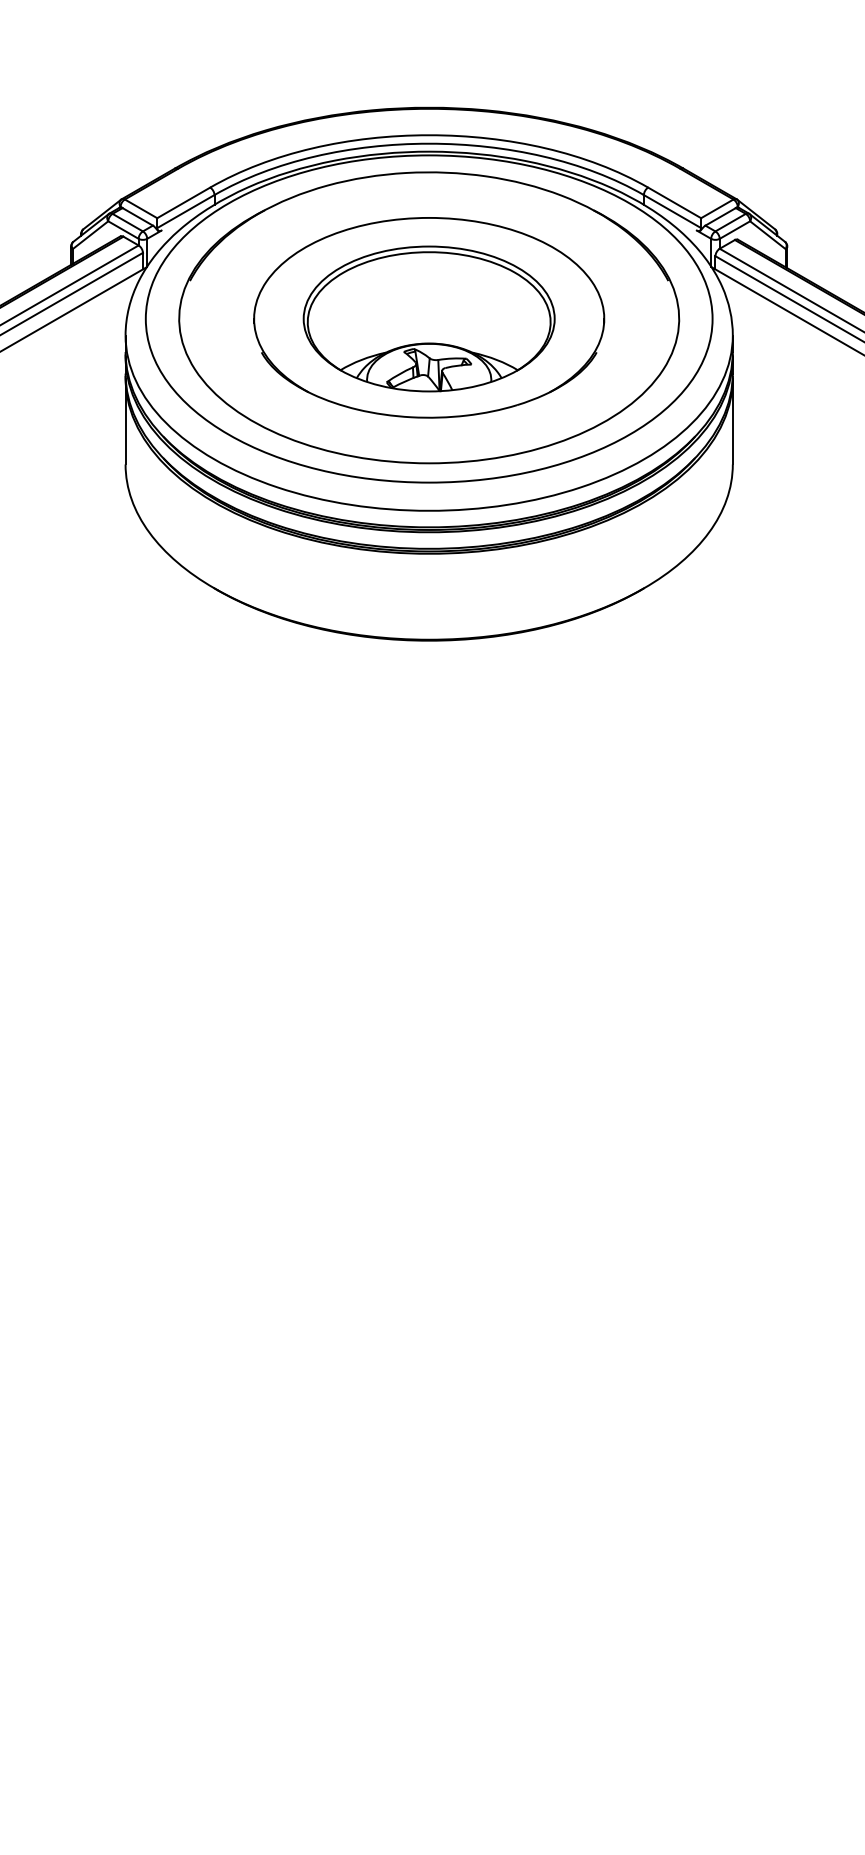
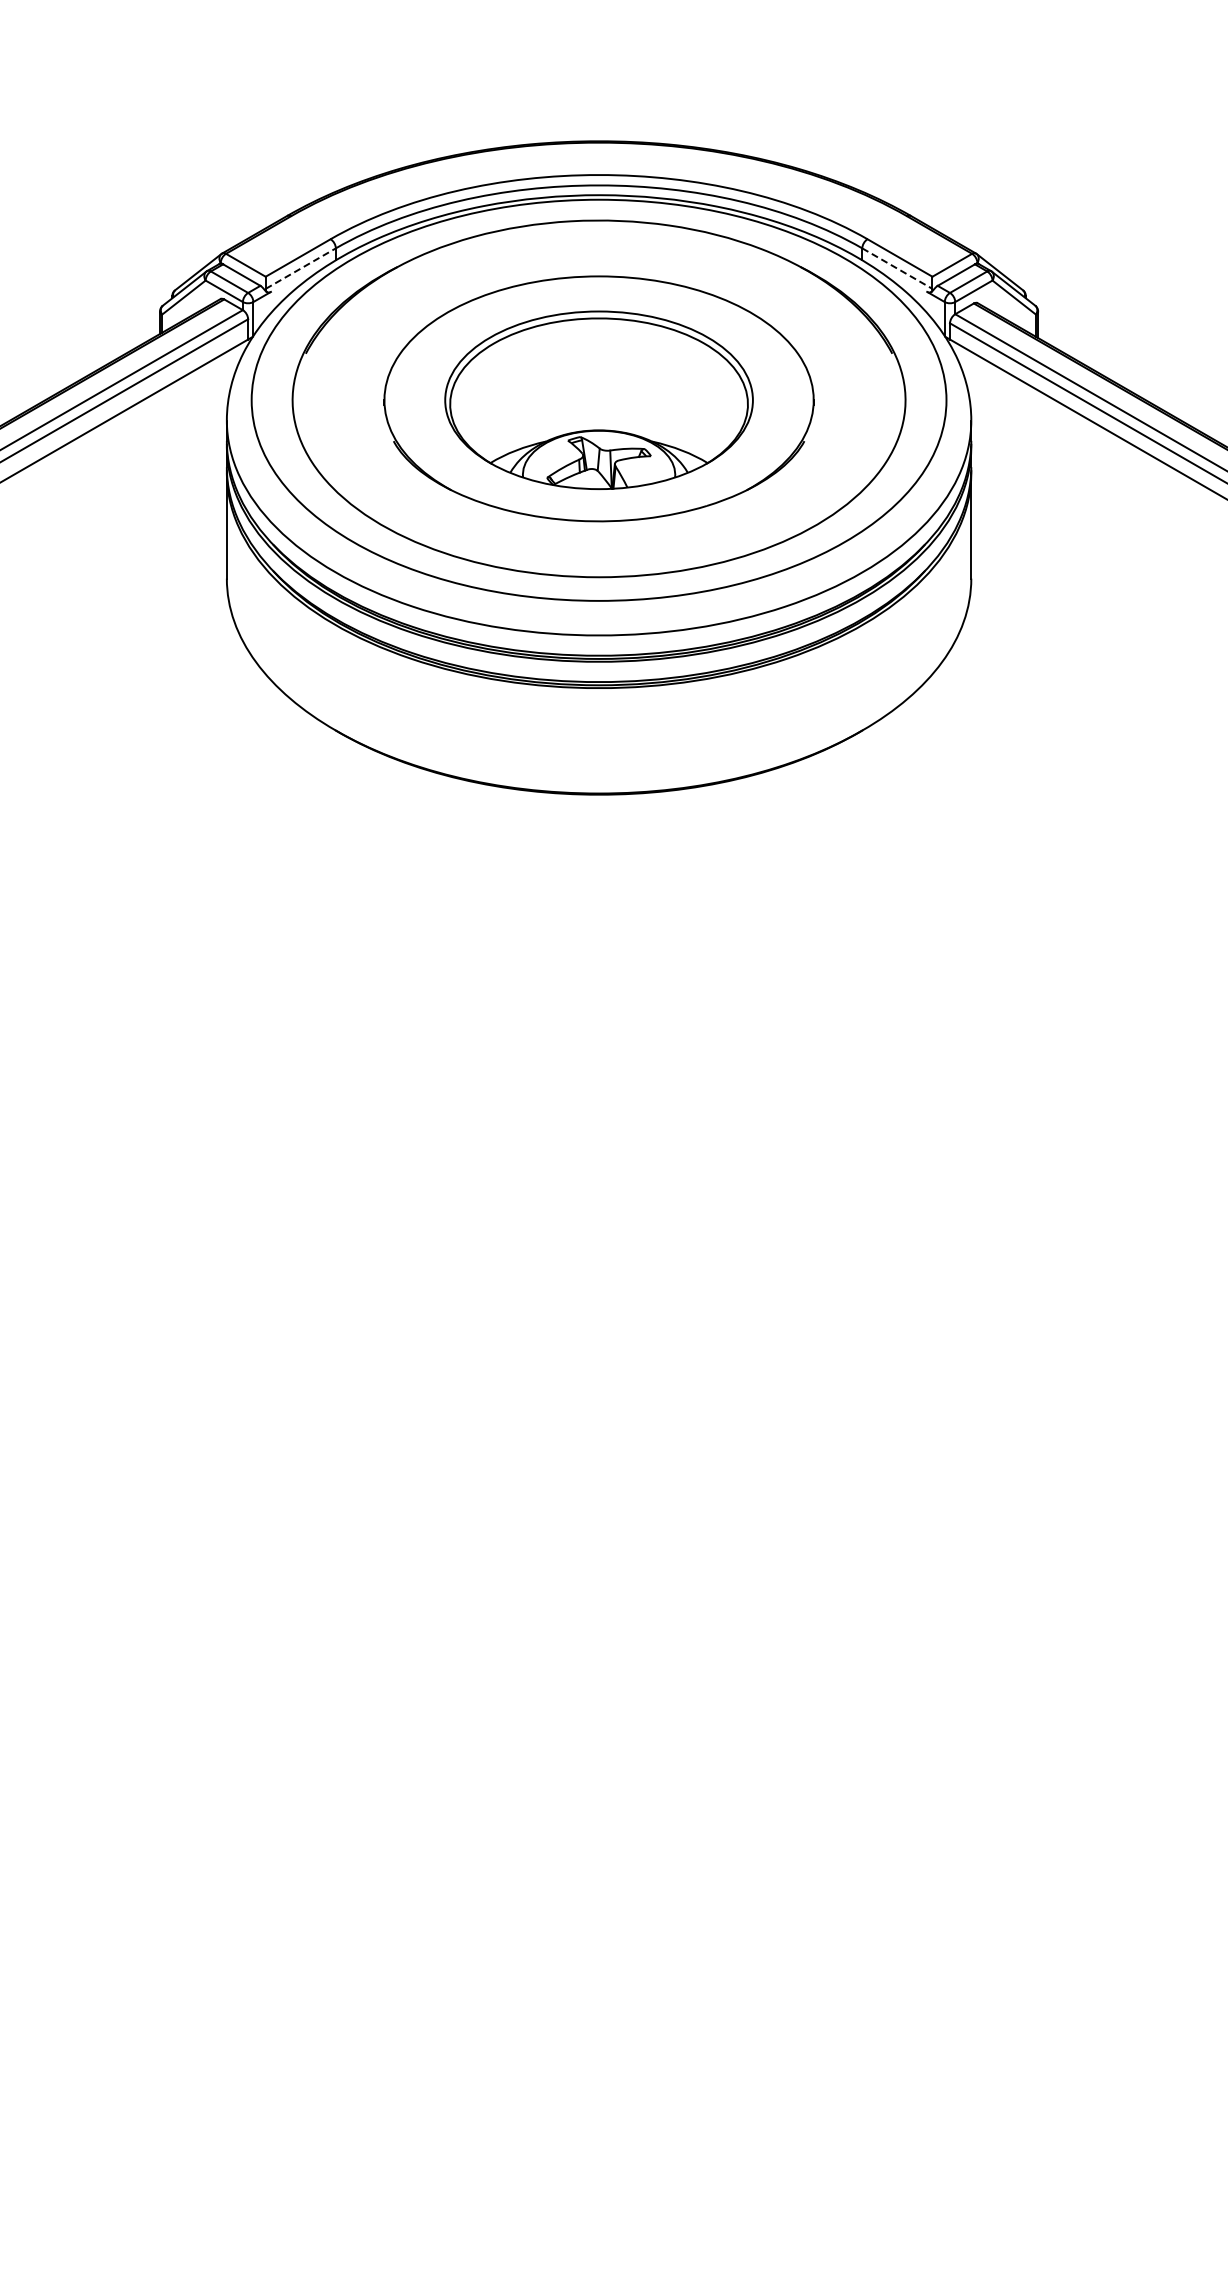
line: (185, 211) -> (300, 268), solid -> dashed
line: (672, 211) -> (897, 268), solid -> dashed

